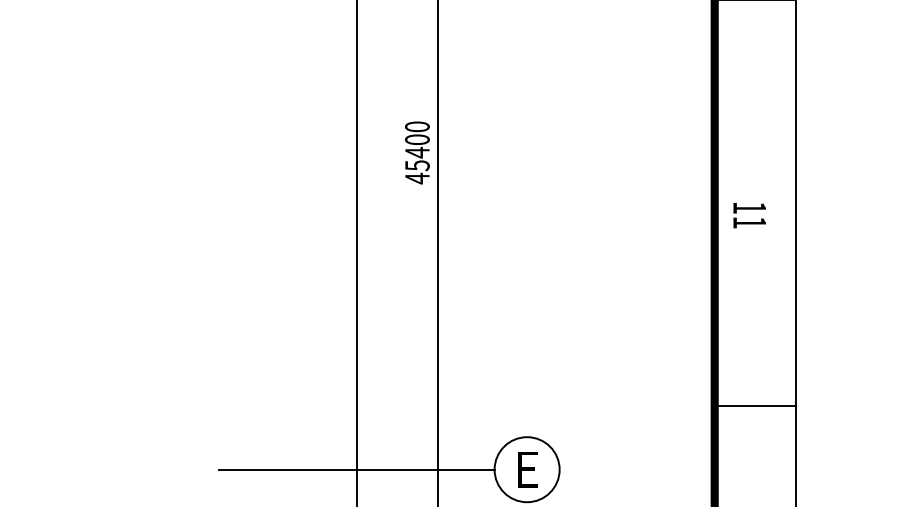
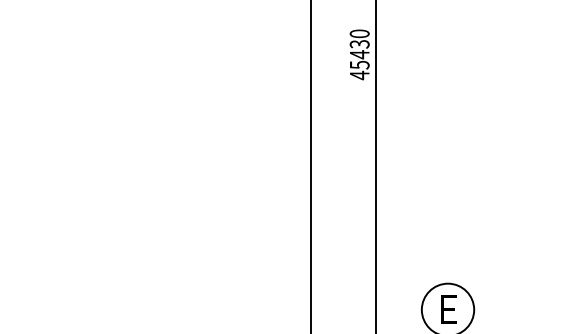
text: (417, 139) -> (359, 44), 45400 -> 45430
line: (356, 469) -> (310, 309), removed

